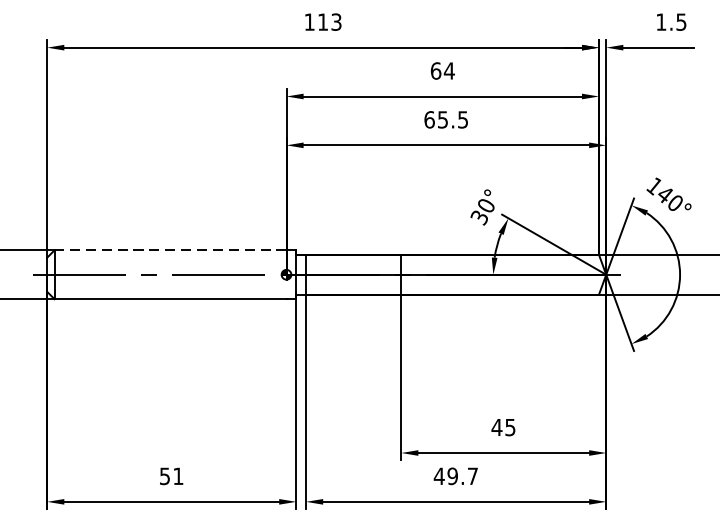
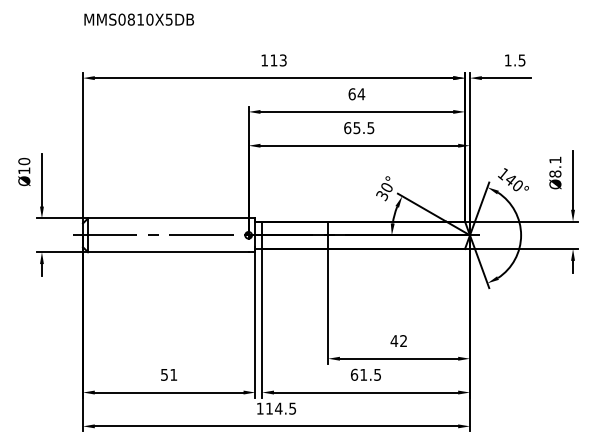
line: (169, 250) -> (167, 218), dashed -> solid
text: (510, 428) -> (403, 341), 45 -> 42
text: (455, 475) -> (365, 374), 49.7 -> 61.5

